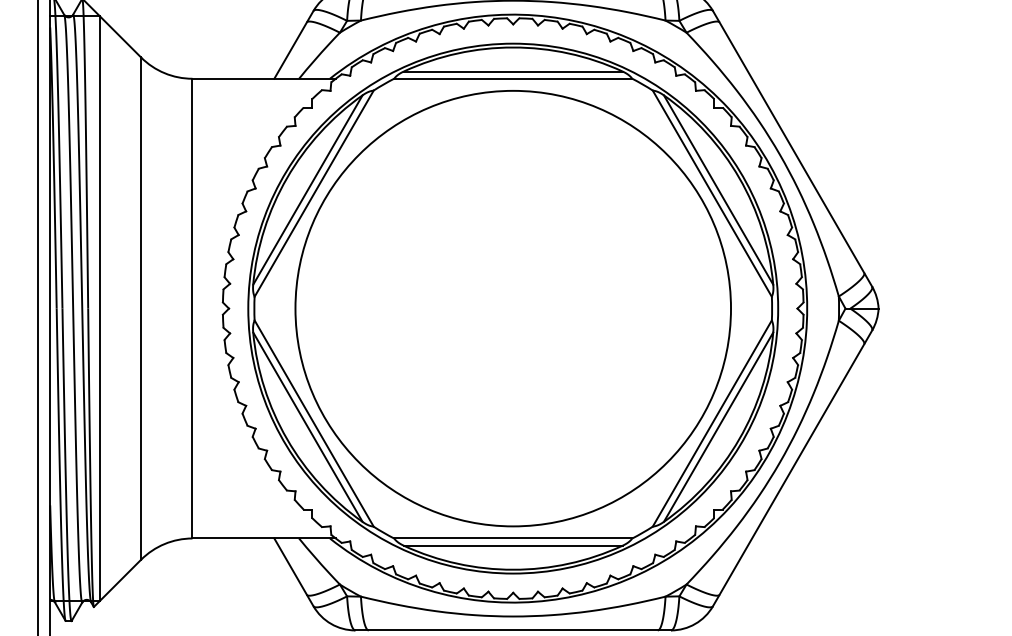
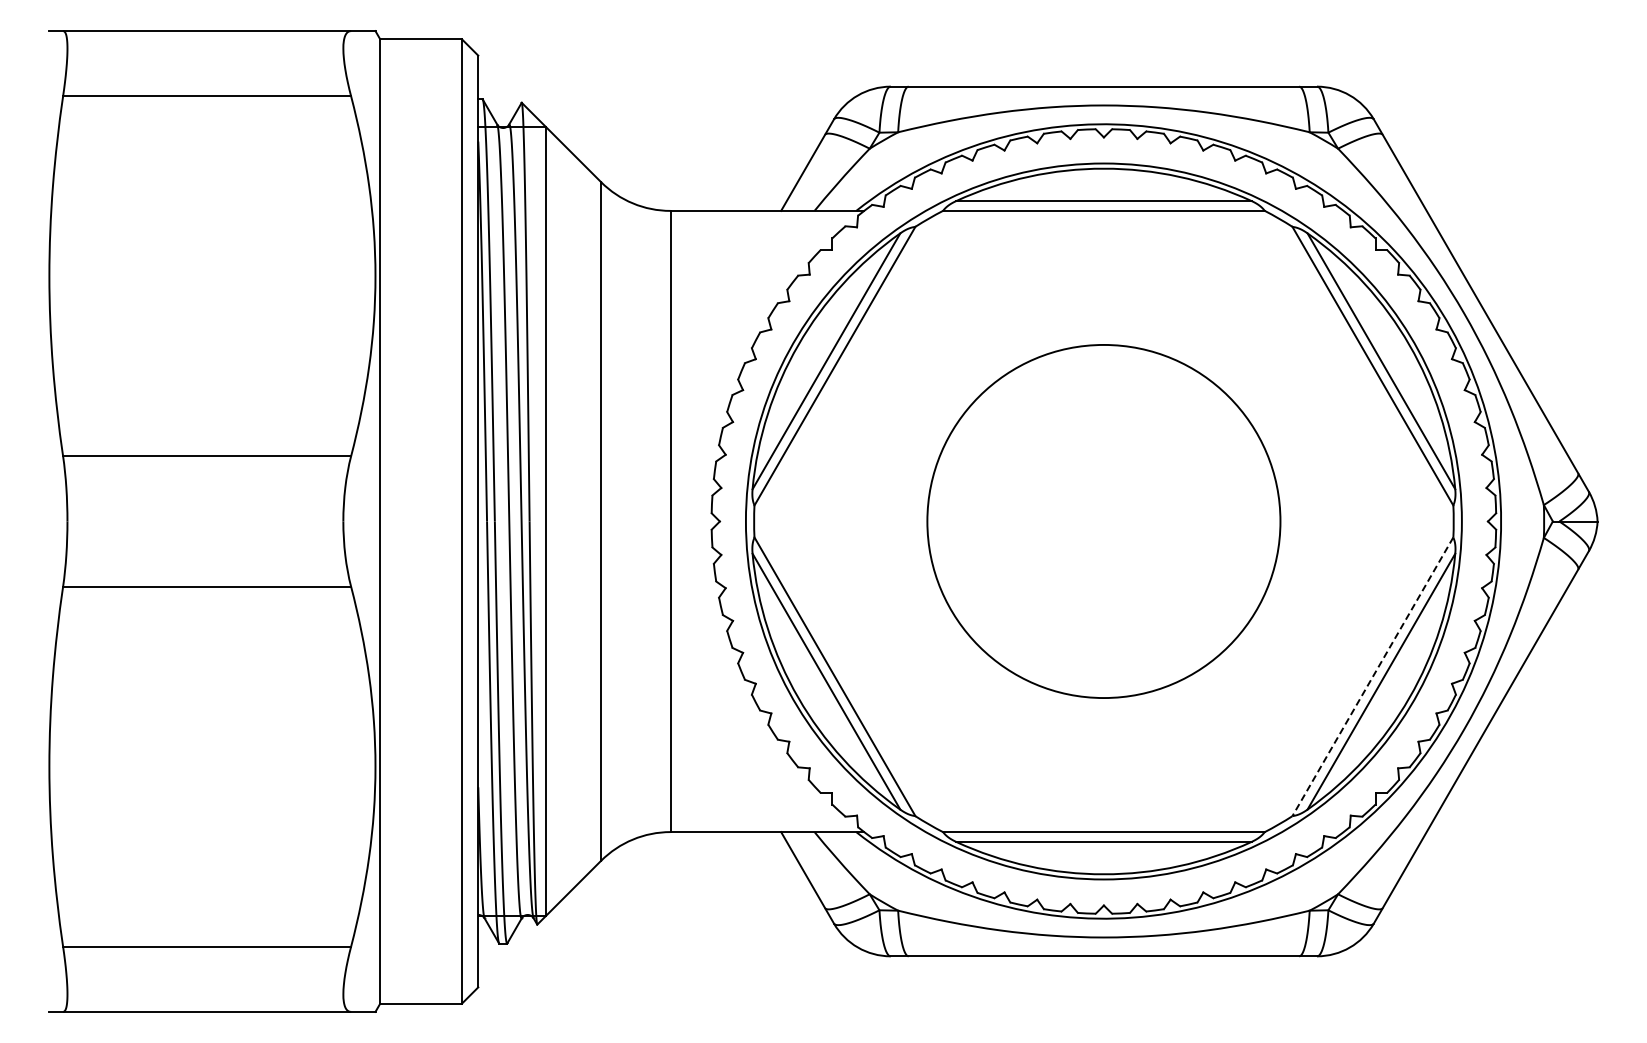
circle: (512, 308) -> (1103, 521), size x0.6
line: (712, 423) -> (1372, 676), solid -> dashed

